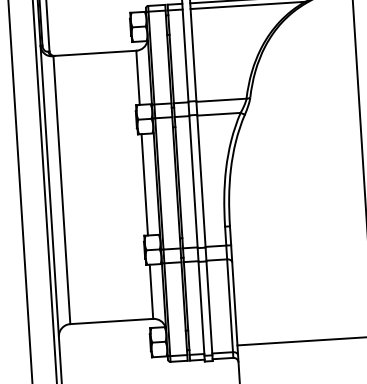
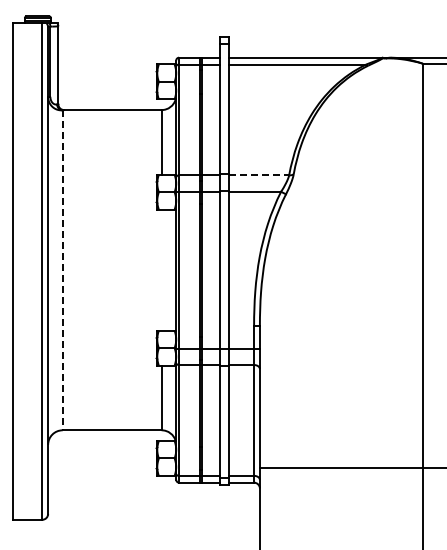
line: (221, 100) -> (259, 175), solid -> dashed
line: (144, 184) -> (161, 269), removed
line: (61, 190) -> (62, 270), solid -> dashed

